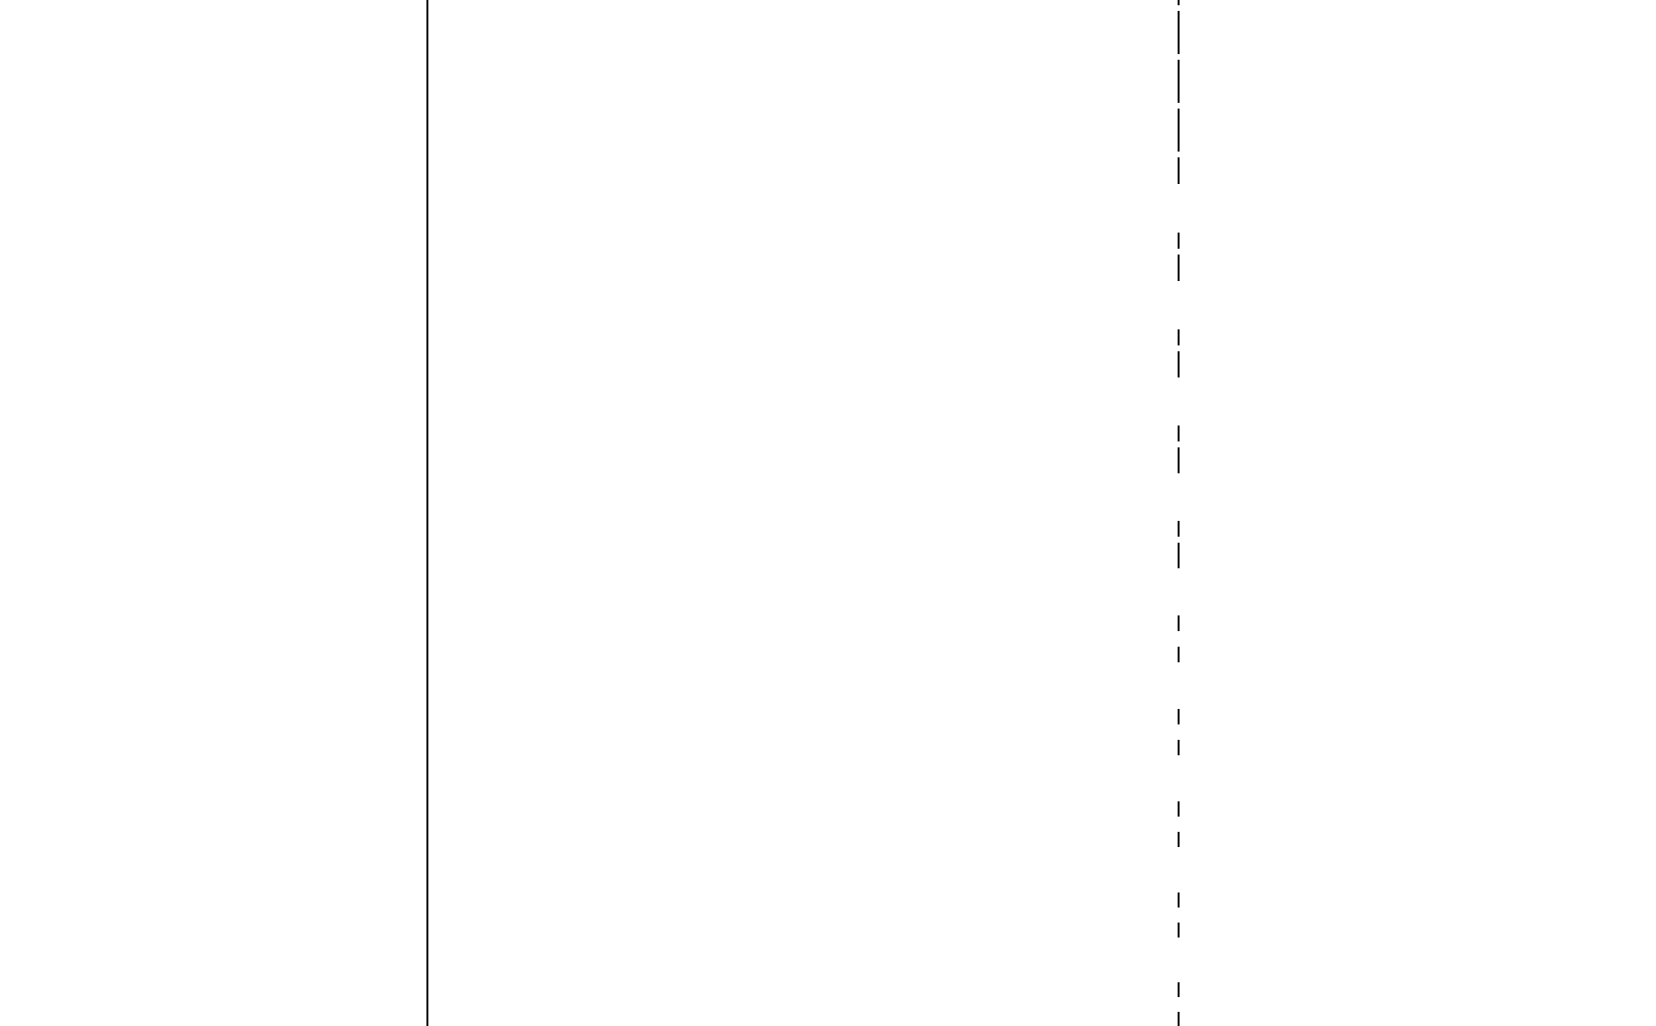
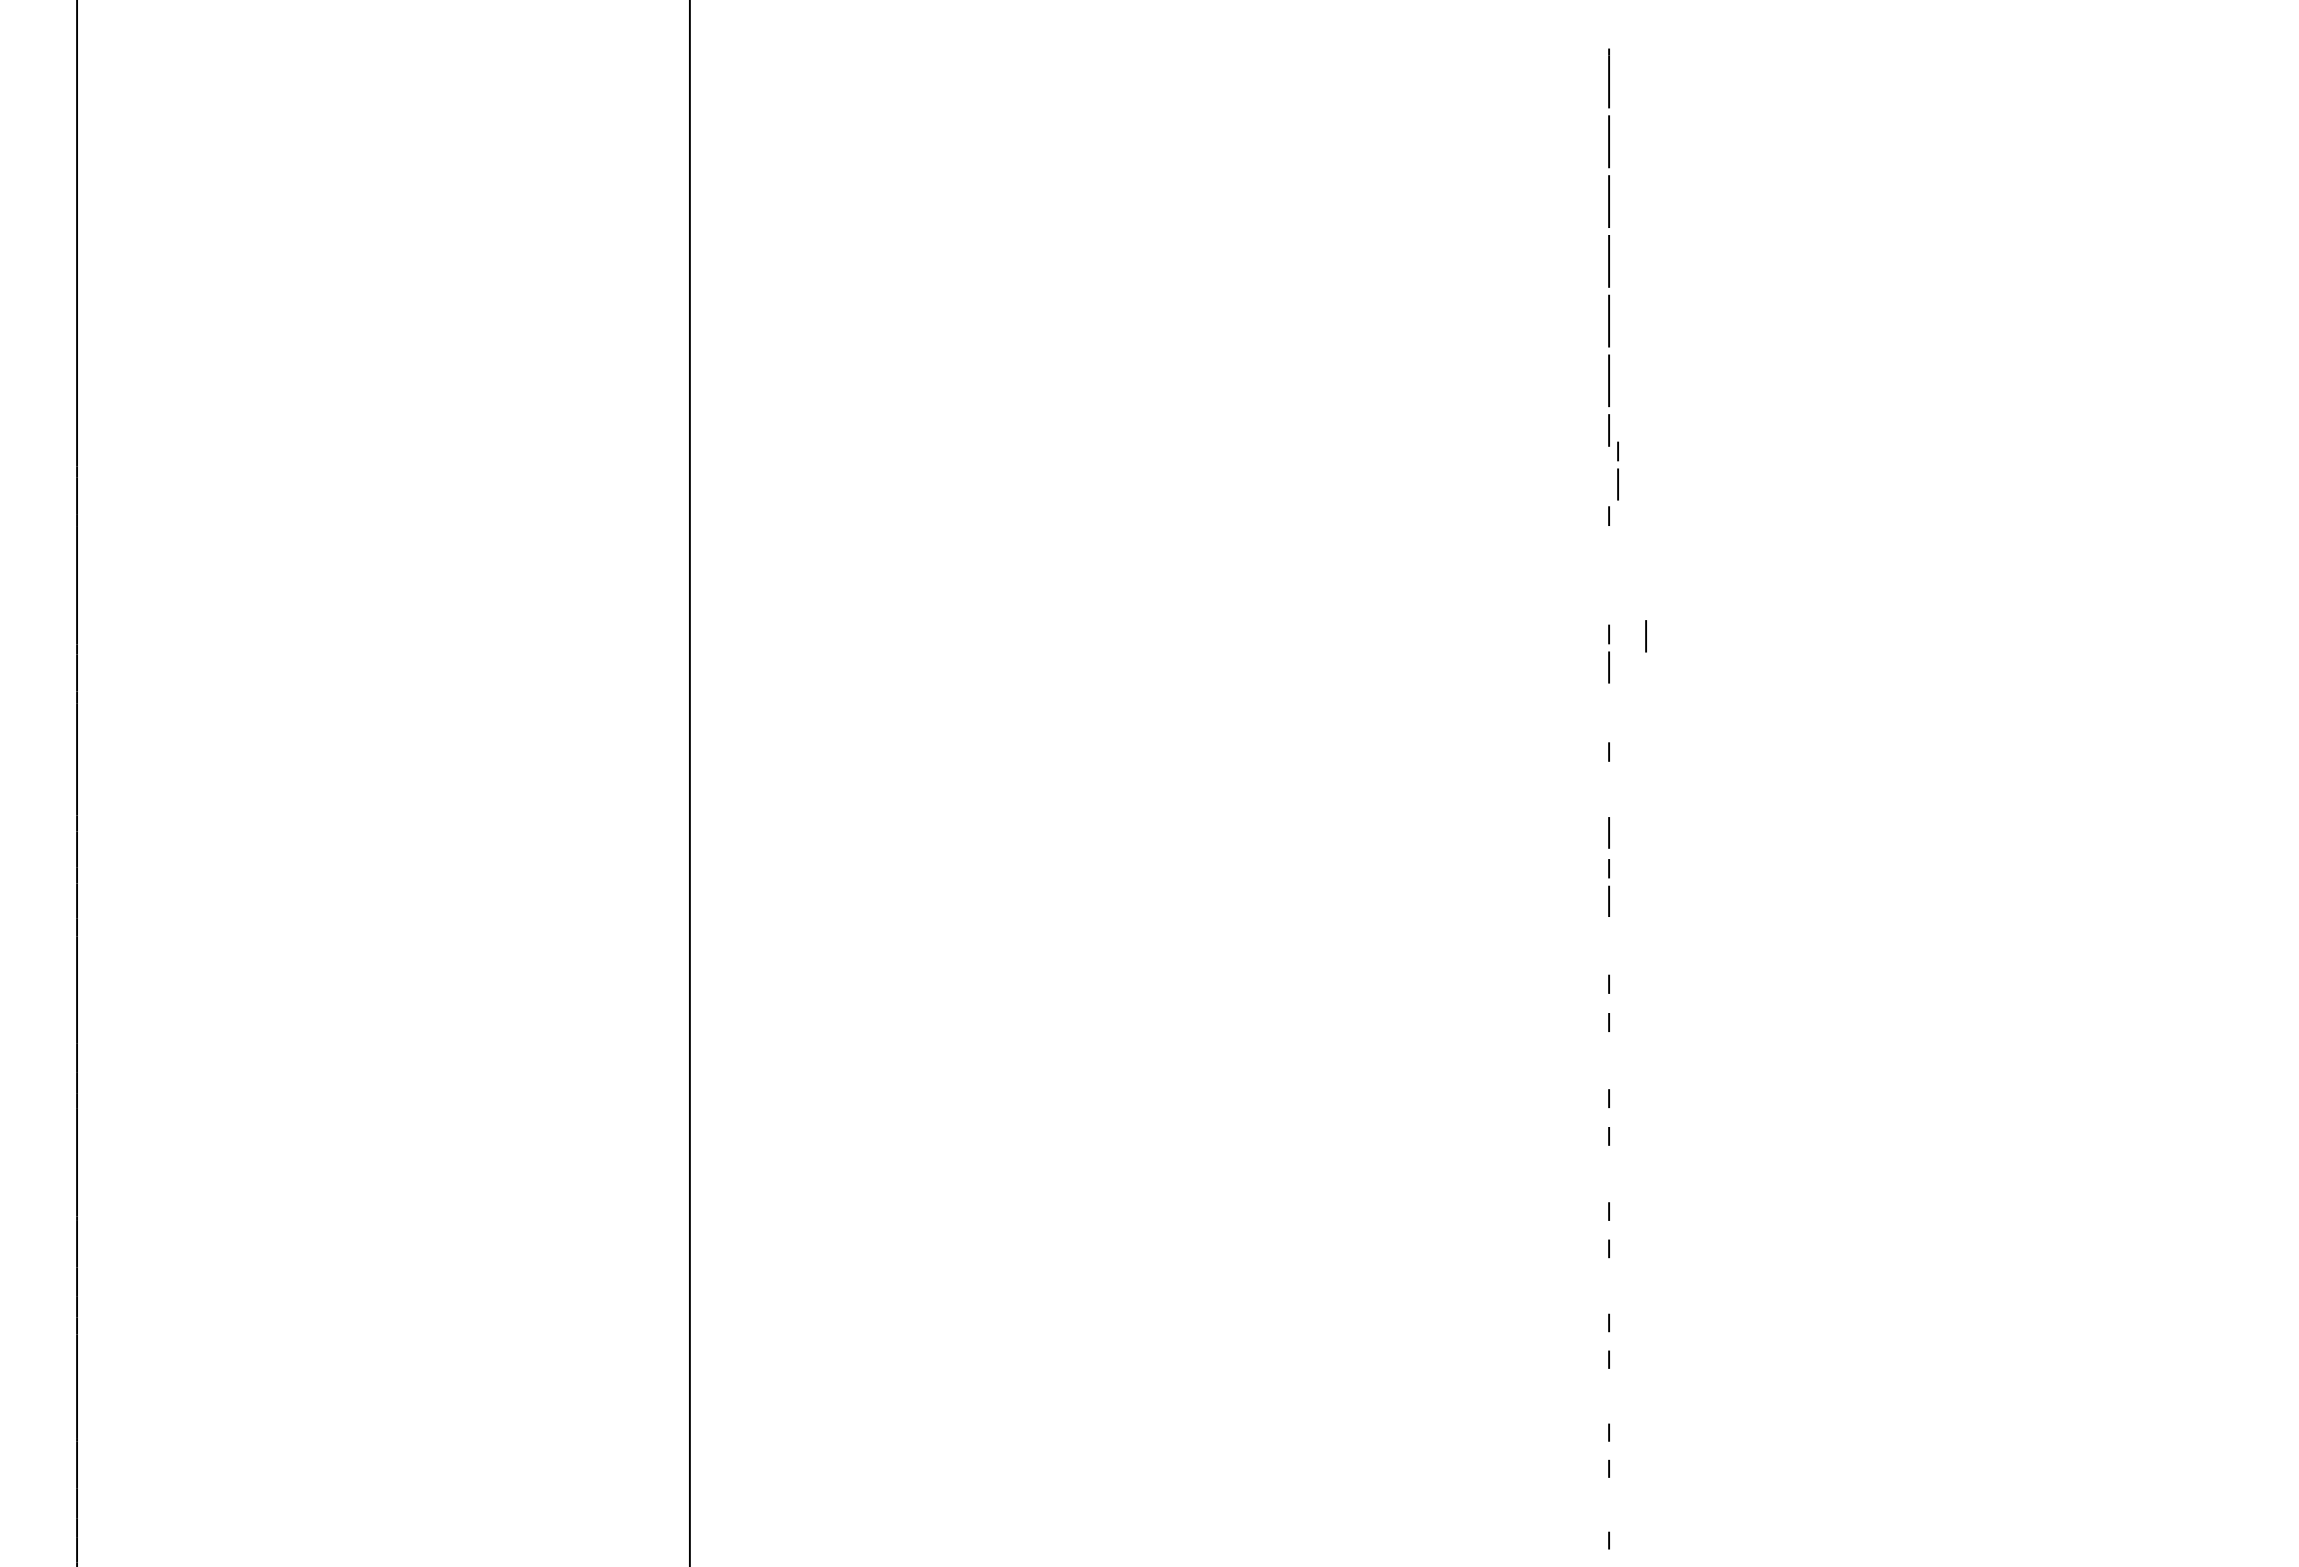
line: (1185, 203) -> (1617, 470), added
line: (1178, 267) -> (1645, 636), moved
line: (1178, 459) -> (1608, 832), moved

